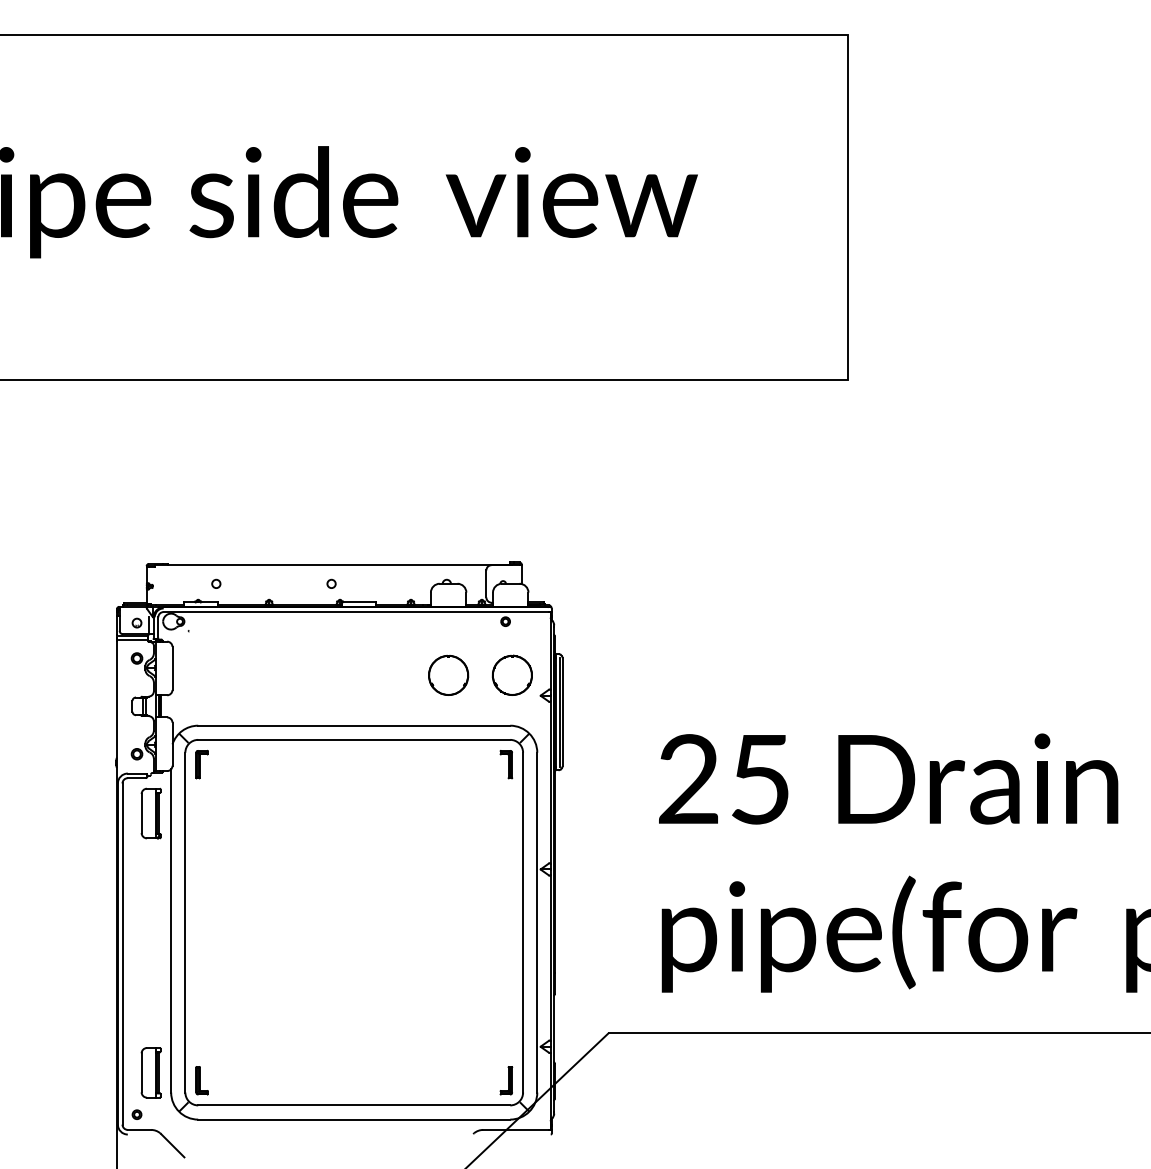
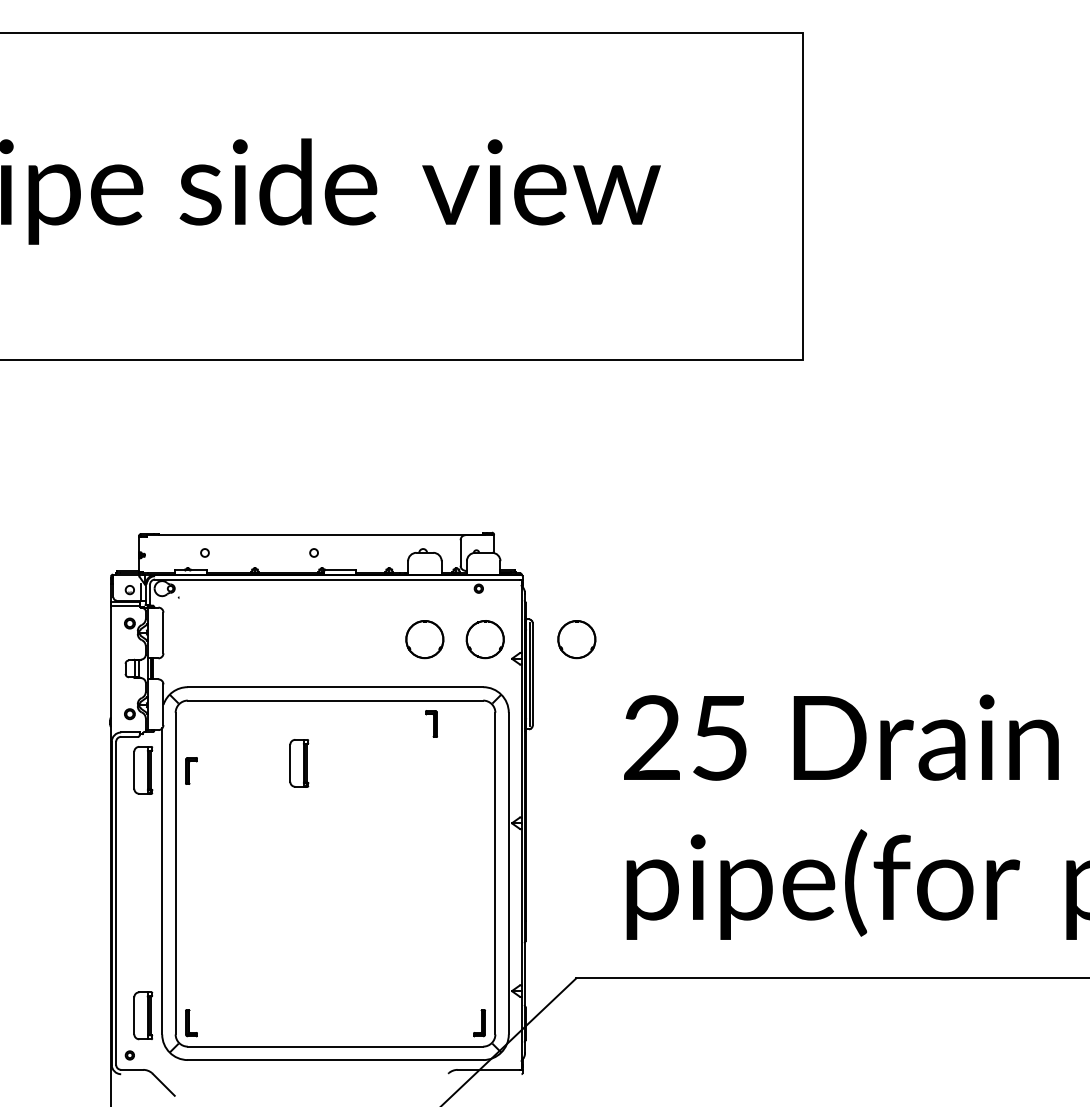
part: (608, 675) -> (576, 639), added
part: (202, 764) -> (191, 770), moved
part: (506, 764) -> (431, 723), moved
part: (316, 806) -> (299, 763), added

